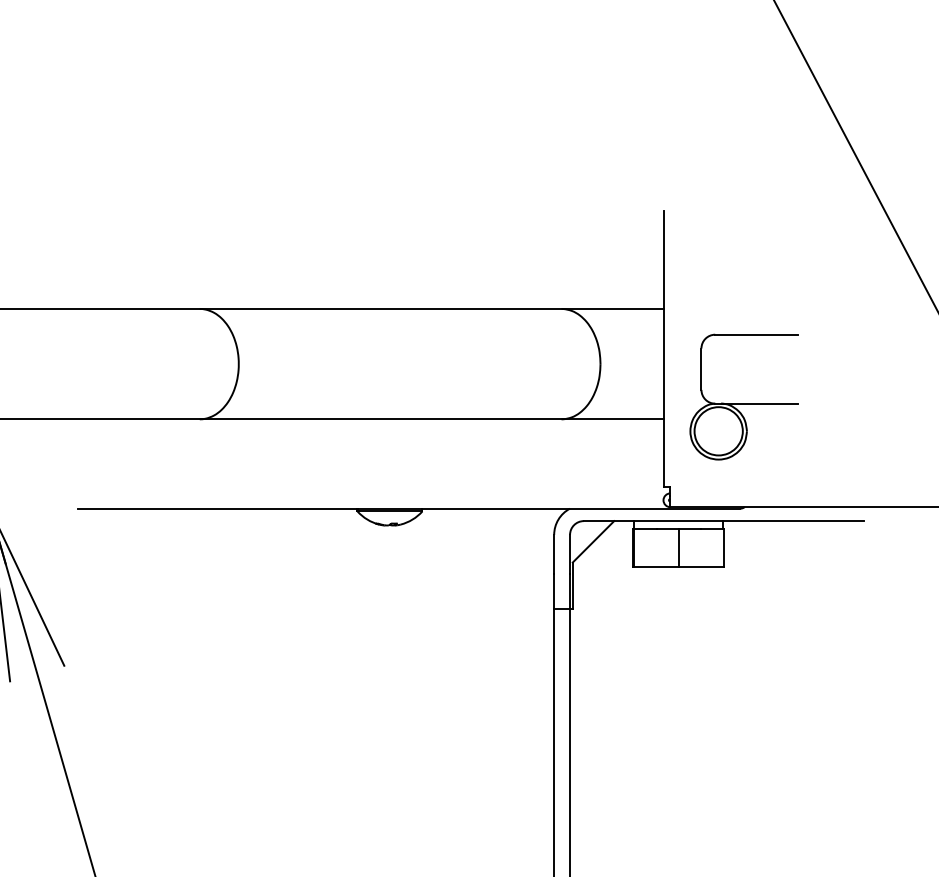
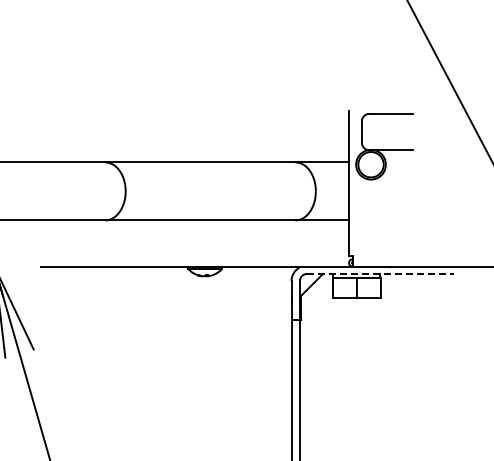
part: (744, 396) -> (384, 146), moved
line: (723, 520) -> (380, 273), solid -> dashed

